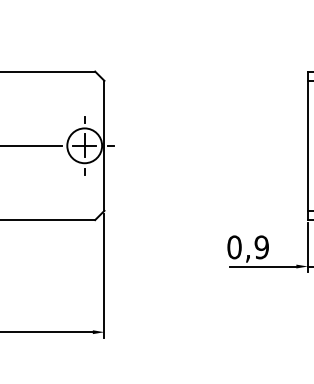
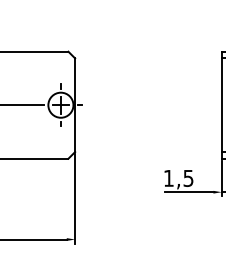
text: (247, 246) -> (178, 177), 0,9 -> 1,5

